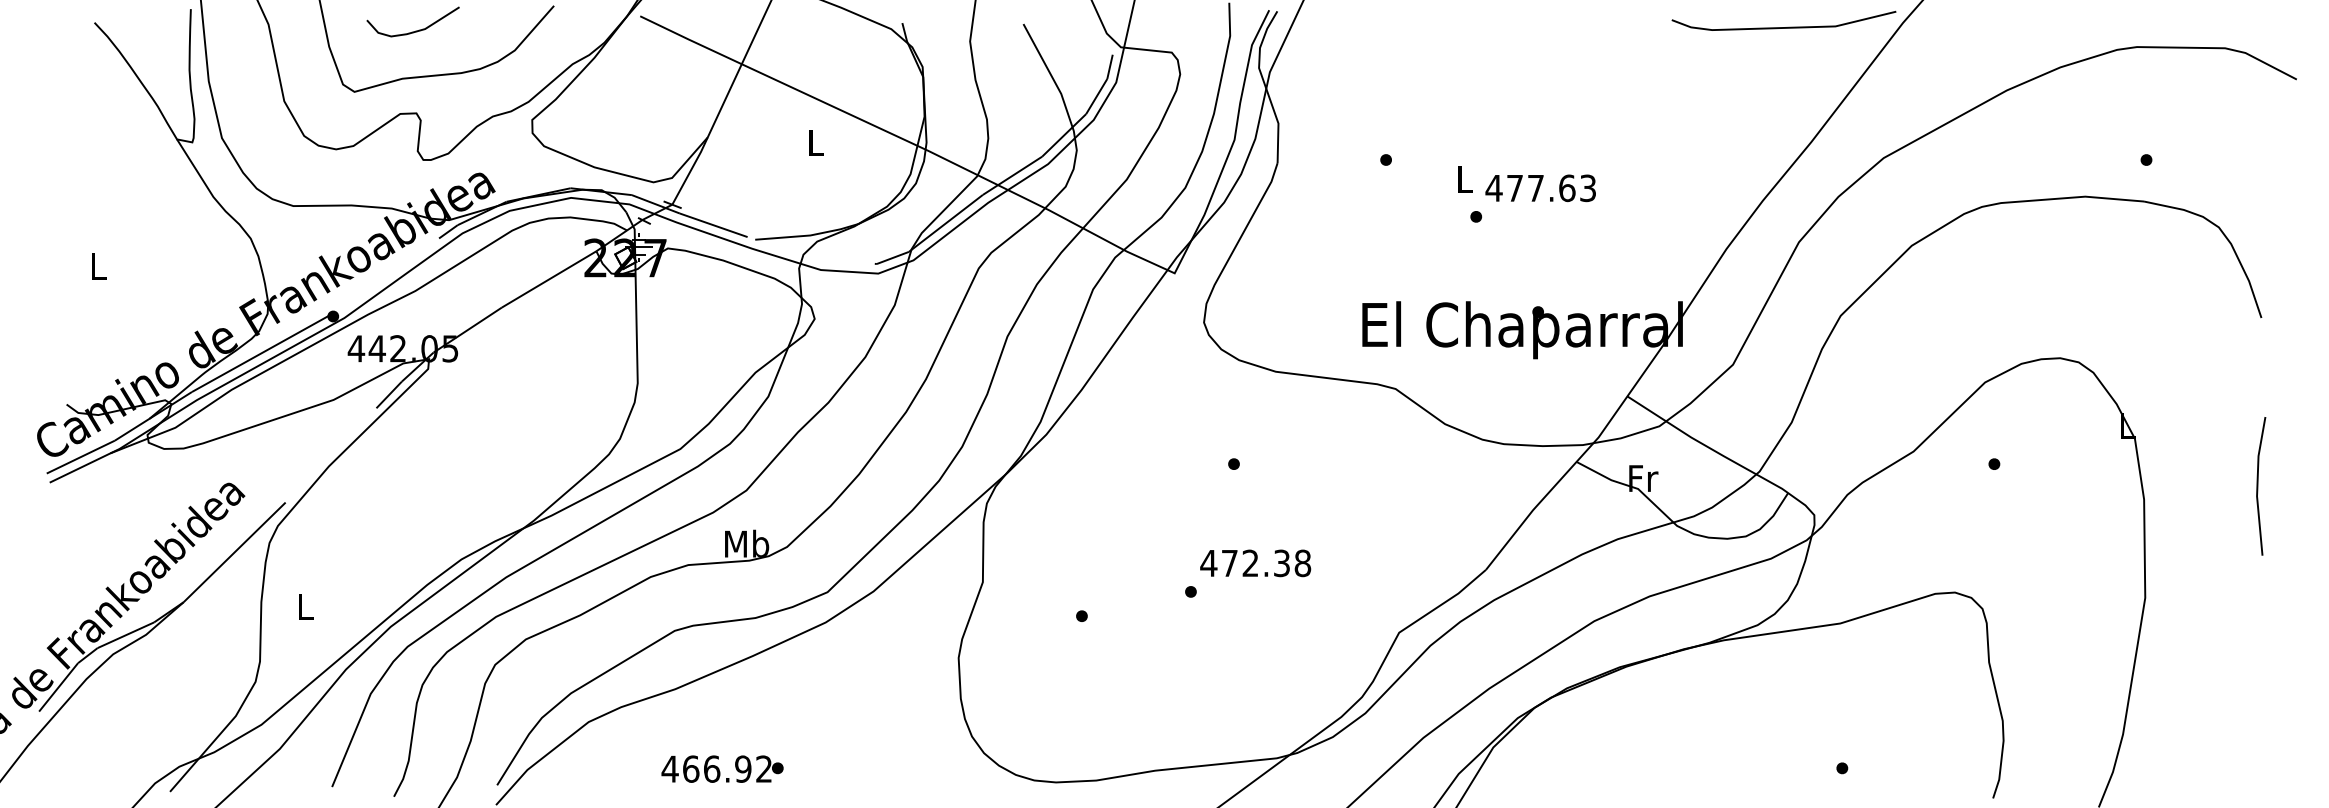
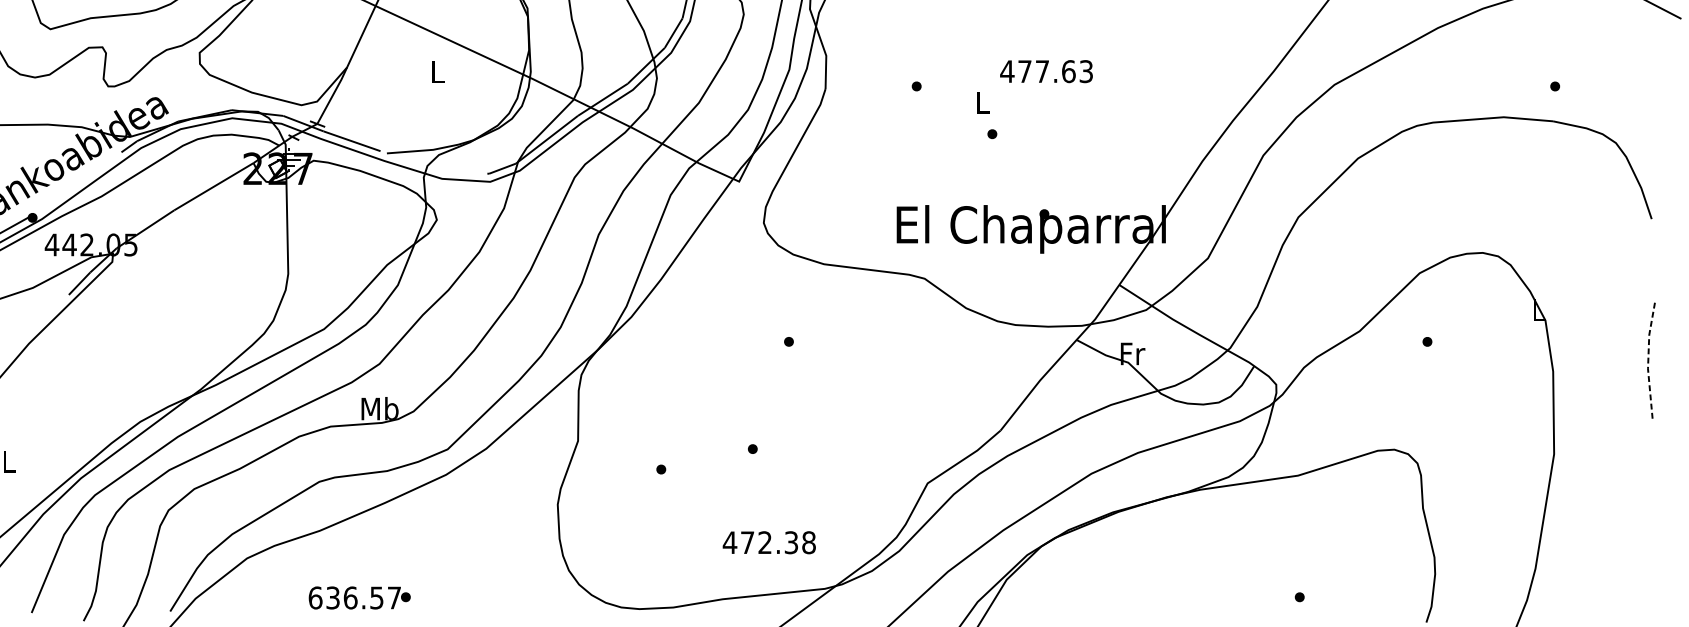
text: (1540, 188) -> (1046, 71), moved
line: (2257, 485) -> (1648, 359), solid -> dashed
text: (1255, 563) -> (769, 542), moved
text: (716, 768) -> (354, 597), 466.92 -> 636.57

